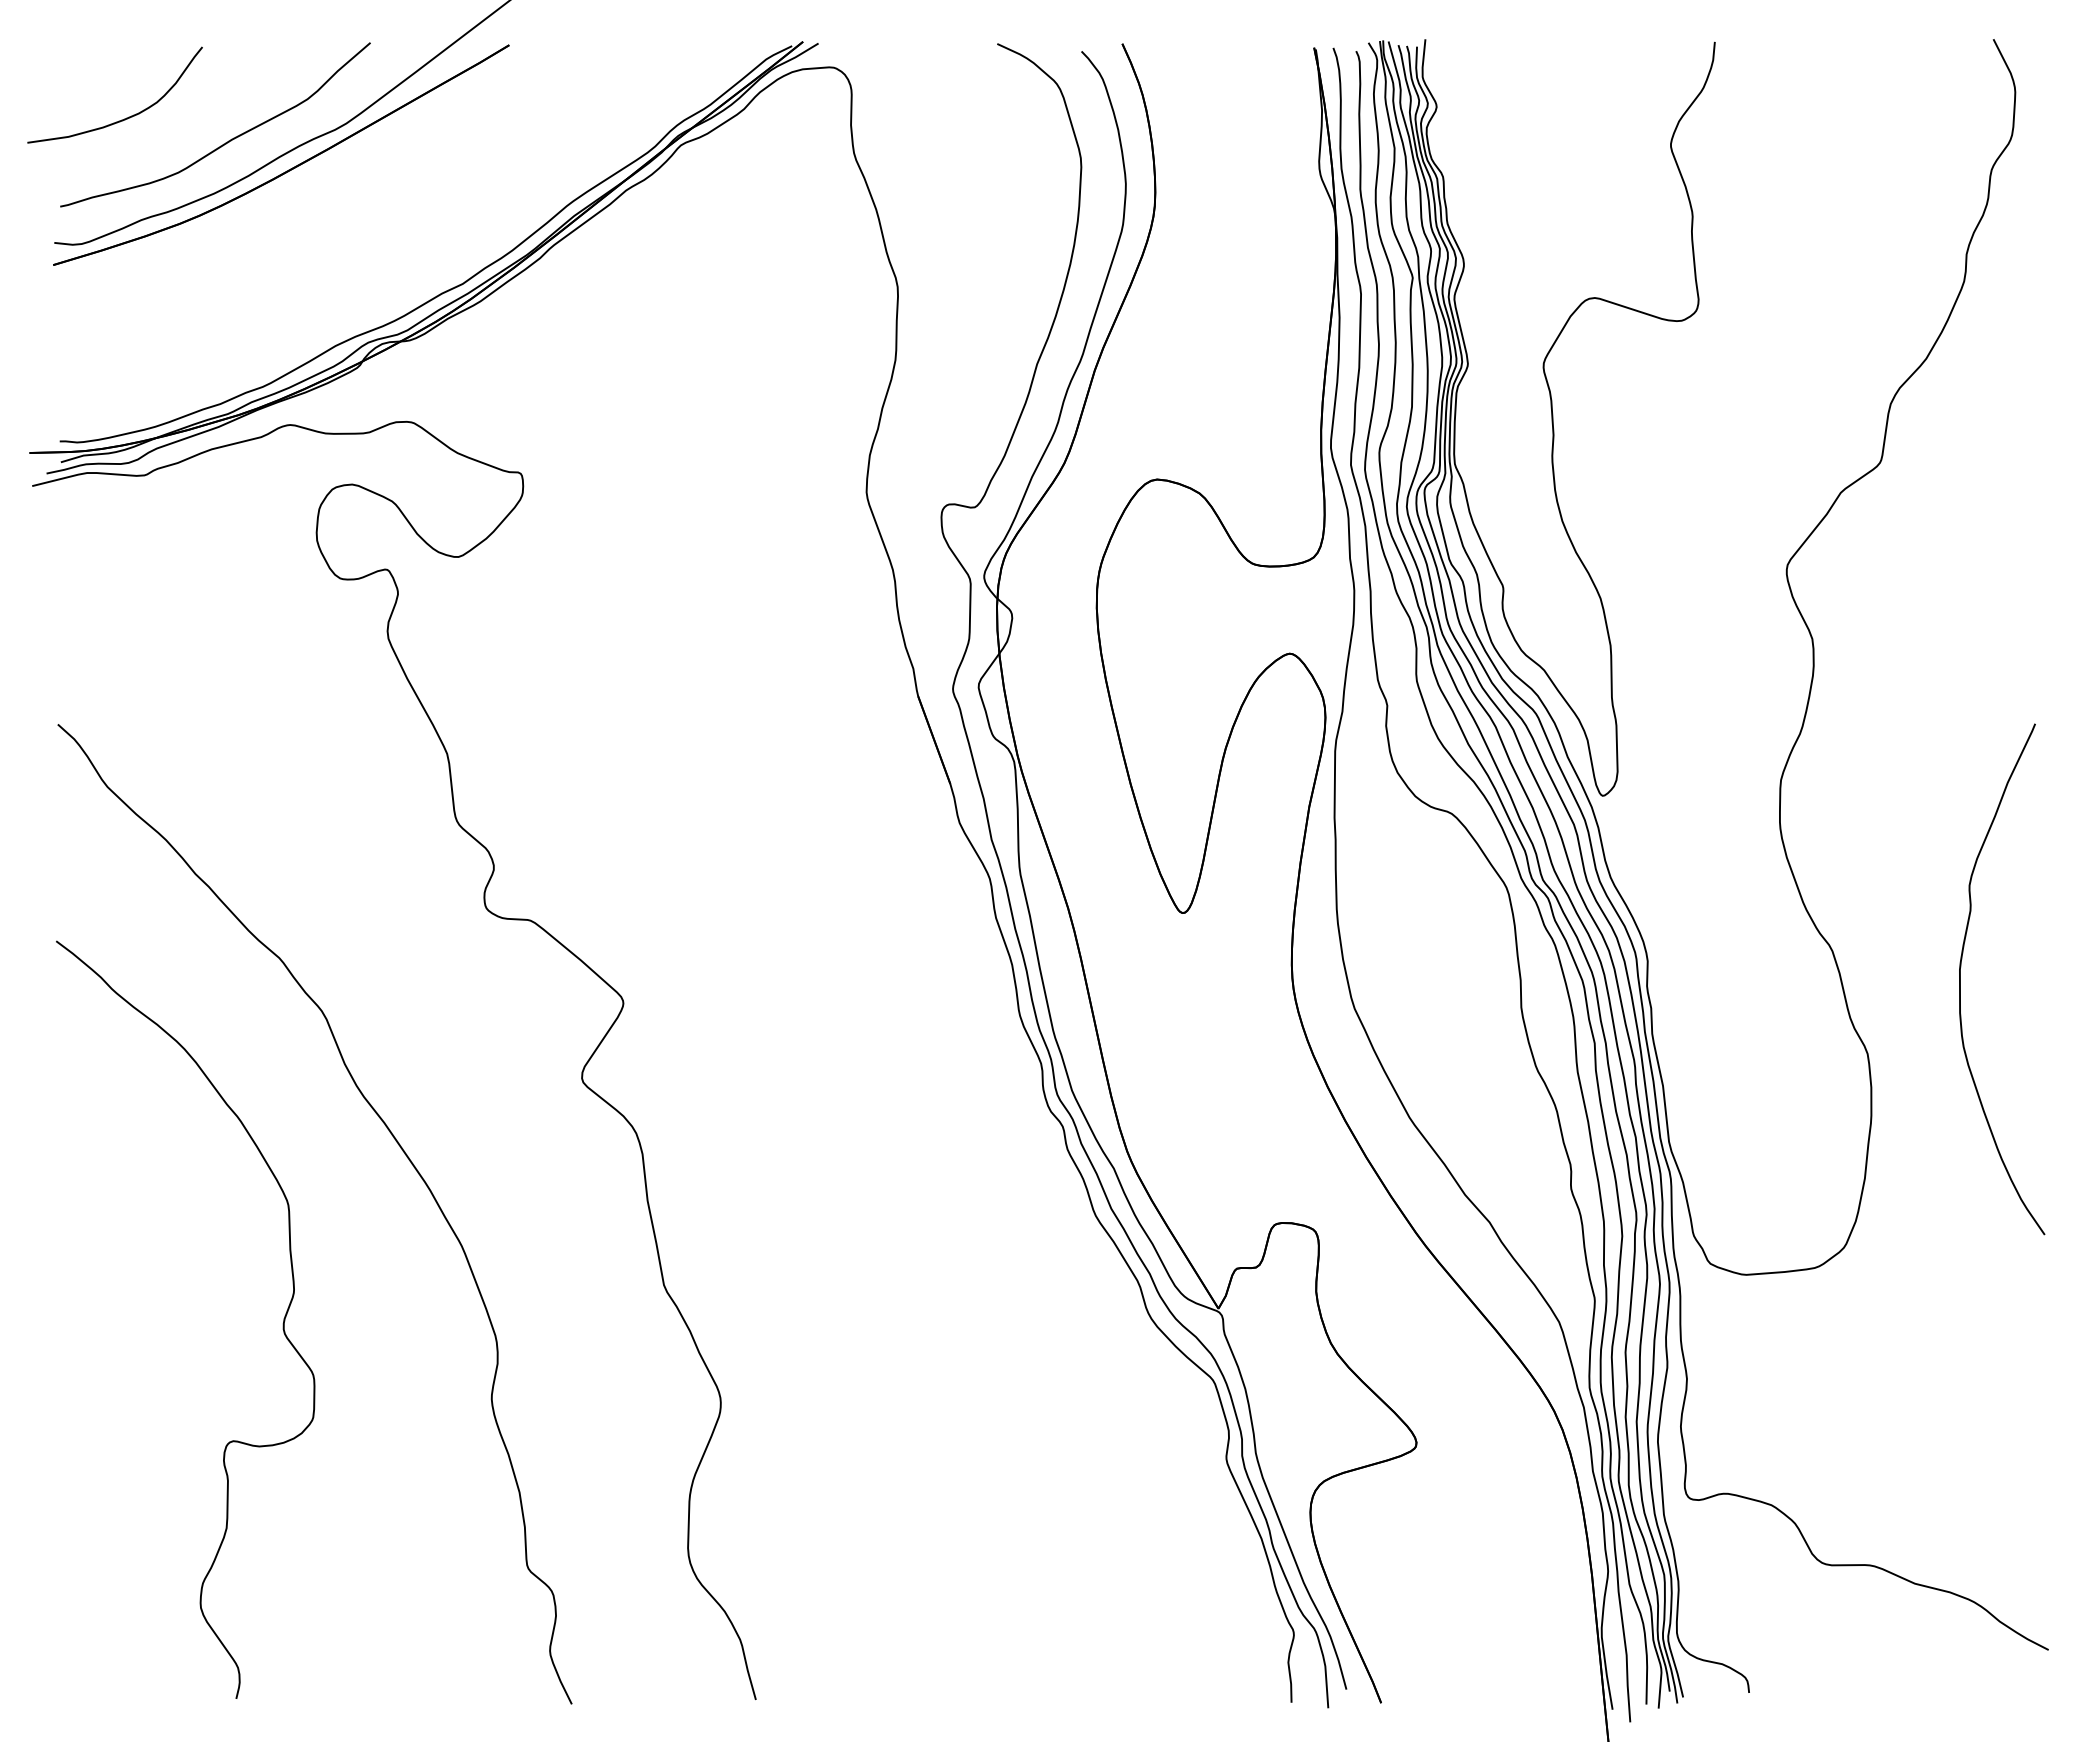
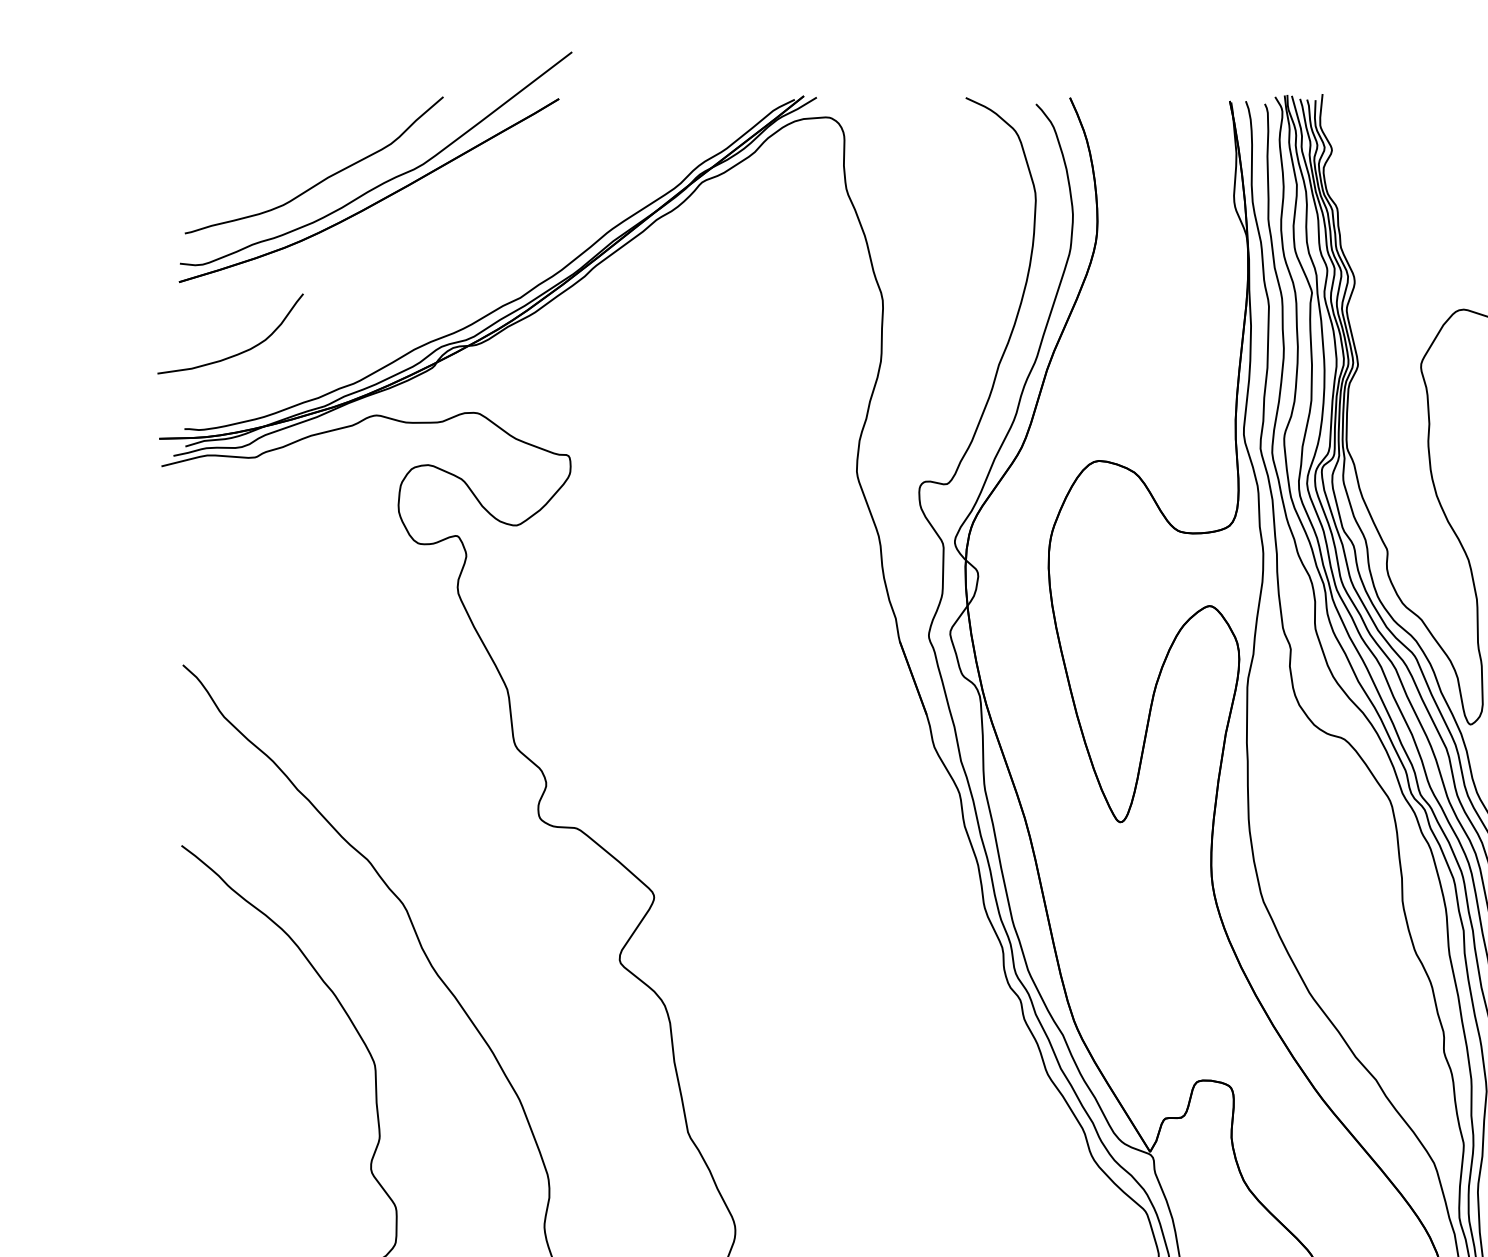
curve: (126, 117) -> (240, 352), moved

